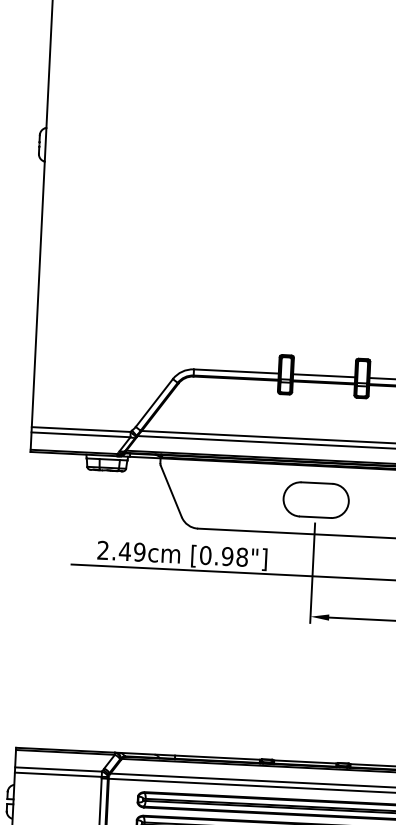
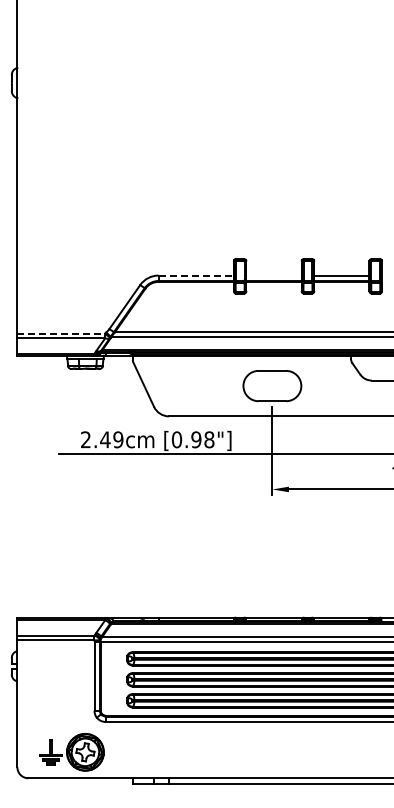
line: (236, 371) -> (196, 275), solid -> dashed
line: (323, 375) -> (273, 275), removed
line: (81, 429) -> (61, 333), solid -> dashed

